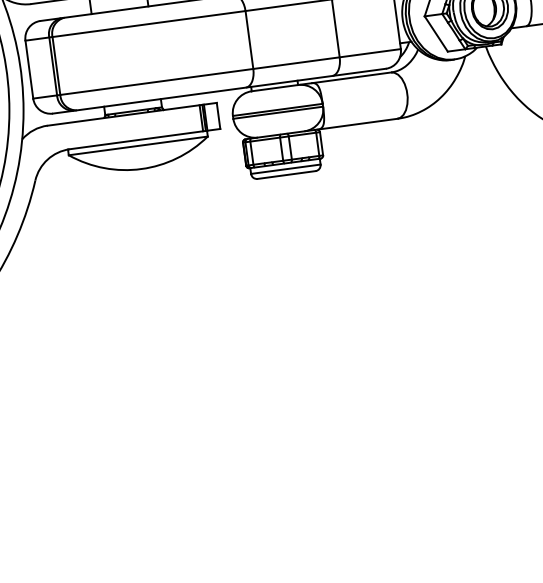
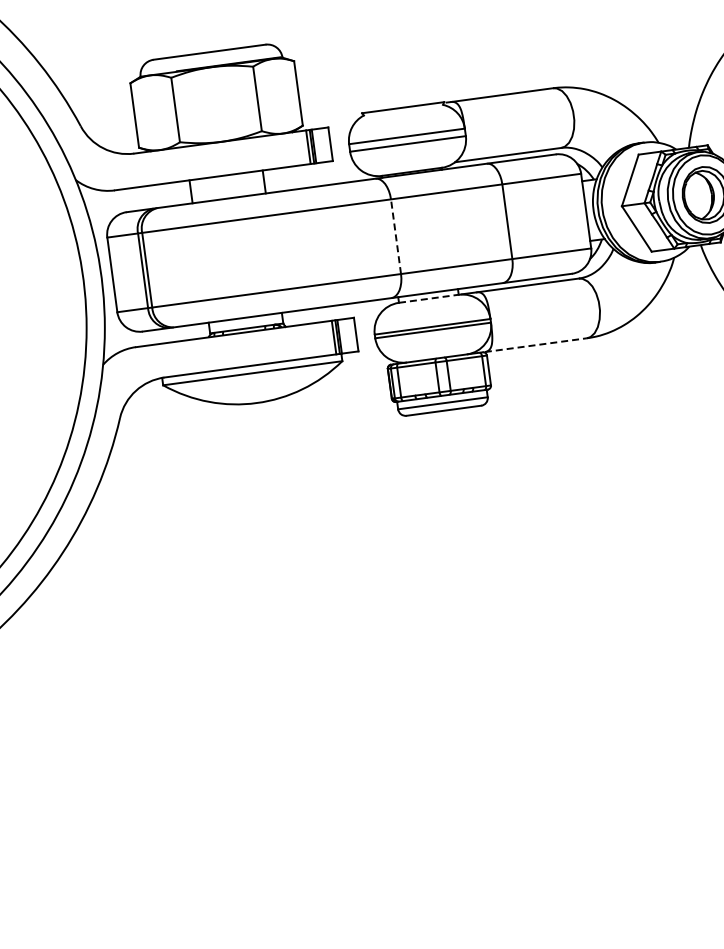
line: (249, 39) -> (396, 236), solid -> dashed
line: (275, 87) -> (429, 298), solid -> dashed
line: (358, 124) -> (536, 345), solid -> dashed

